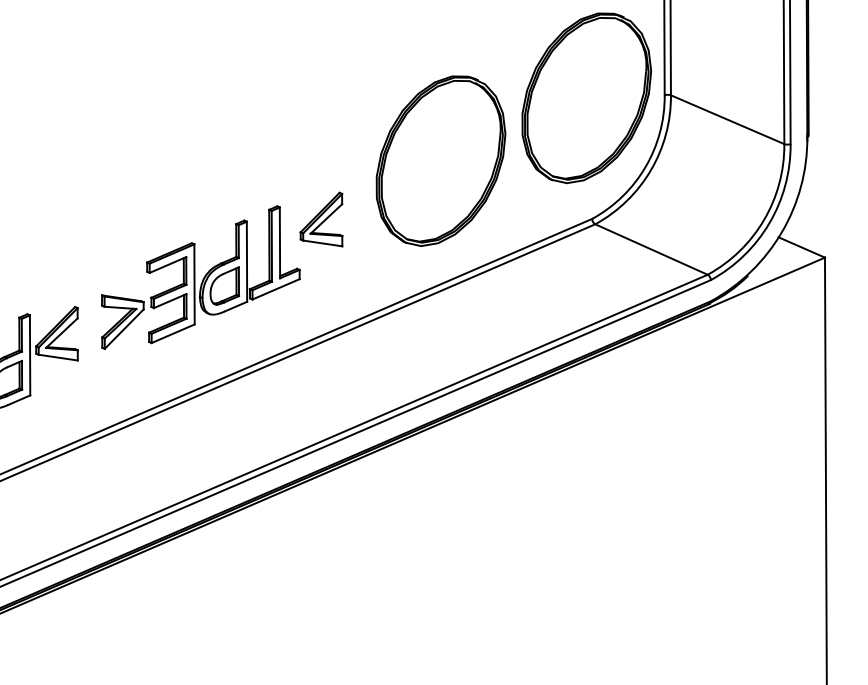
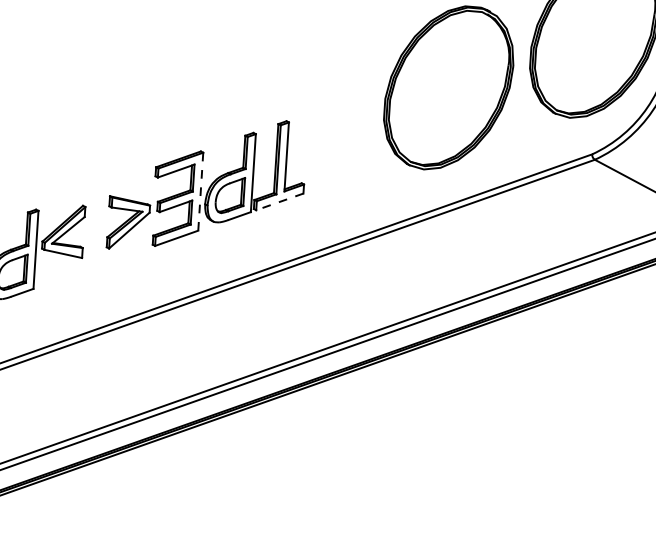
part: (321, 219) -> (328, 136), removed
line: (194, 284) -> (200, 191), solid -> dashed
line: (276, 289) -> (280, 202), solid -> dashed

